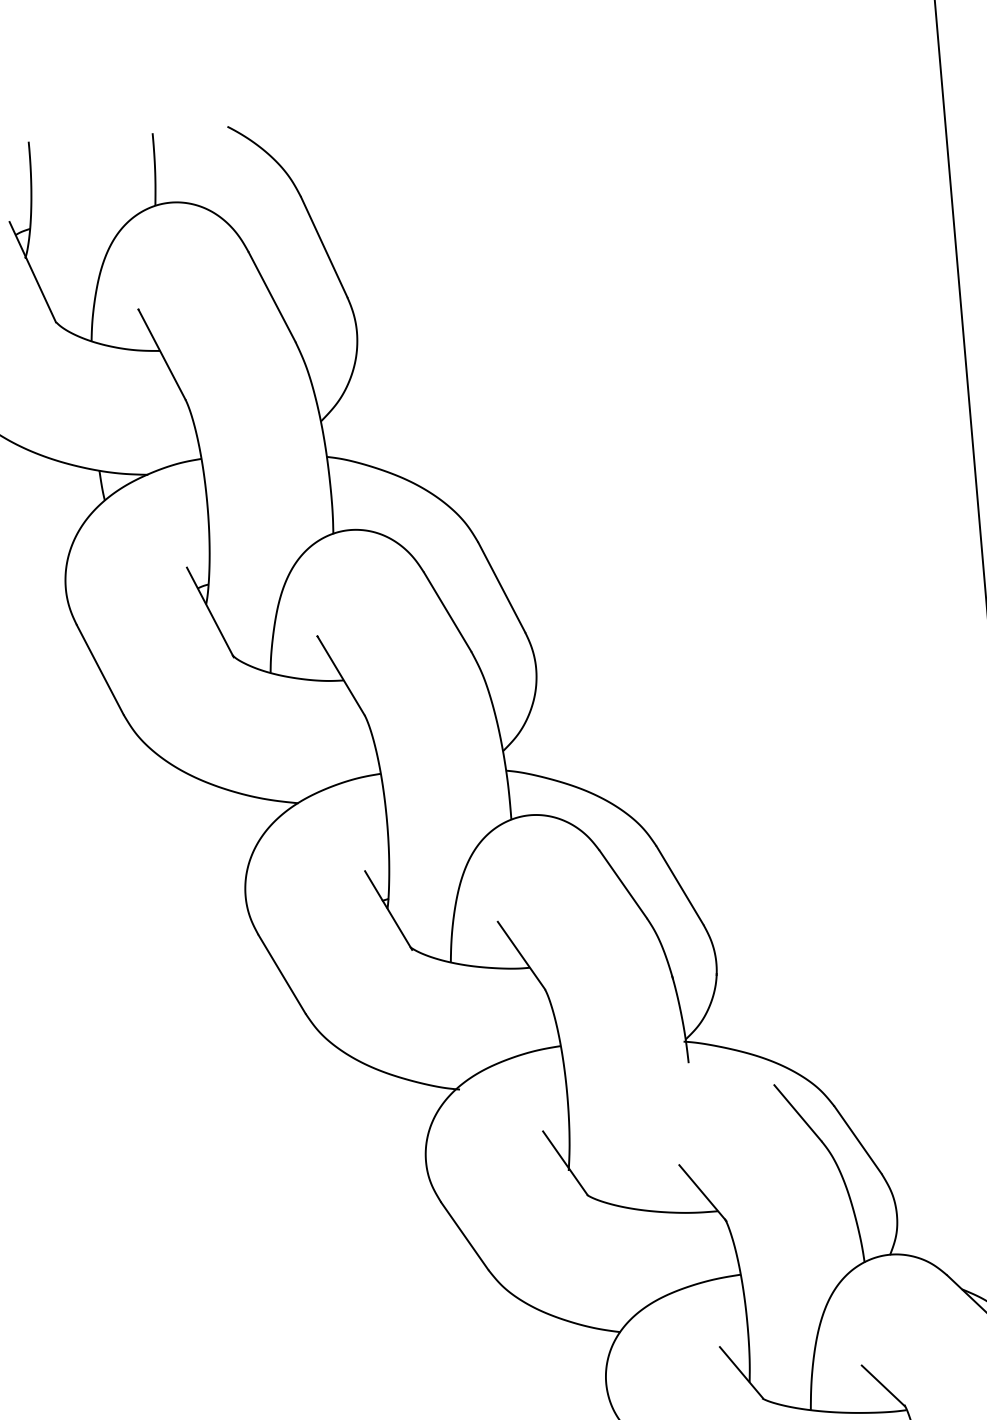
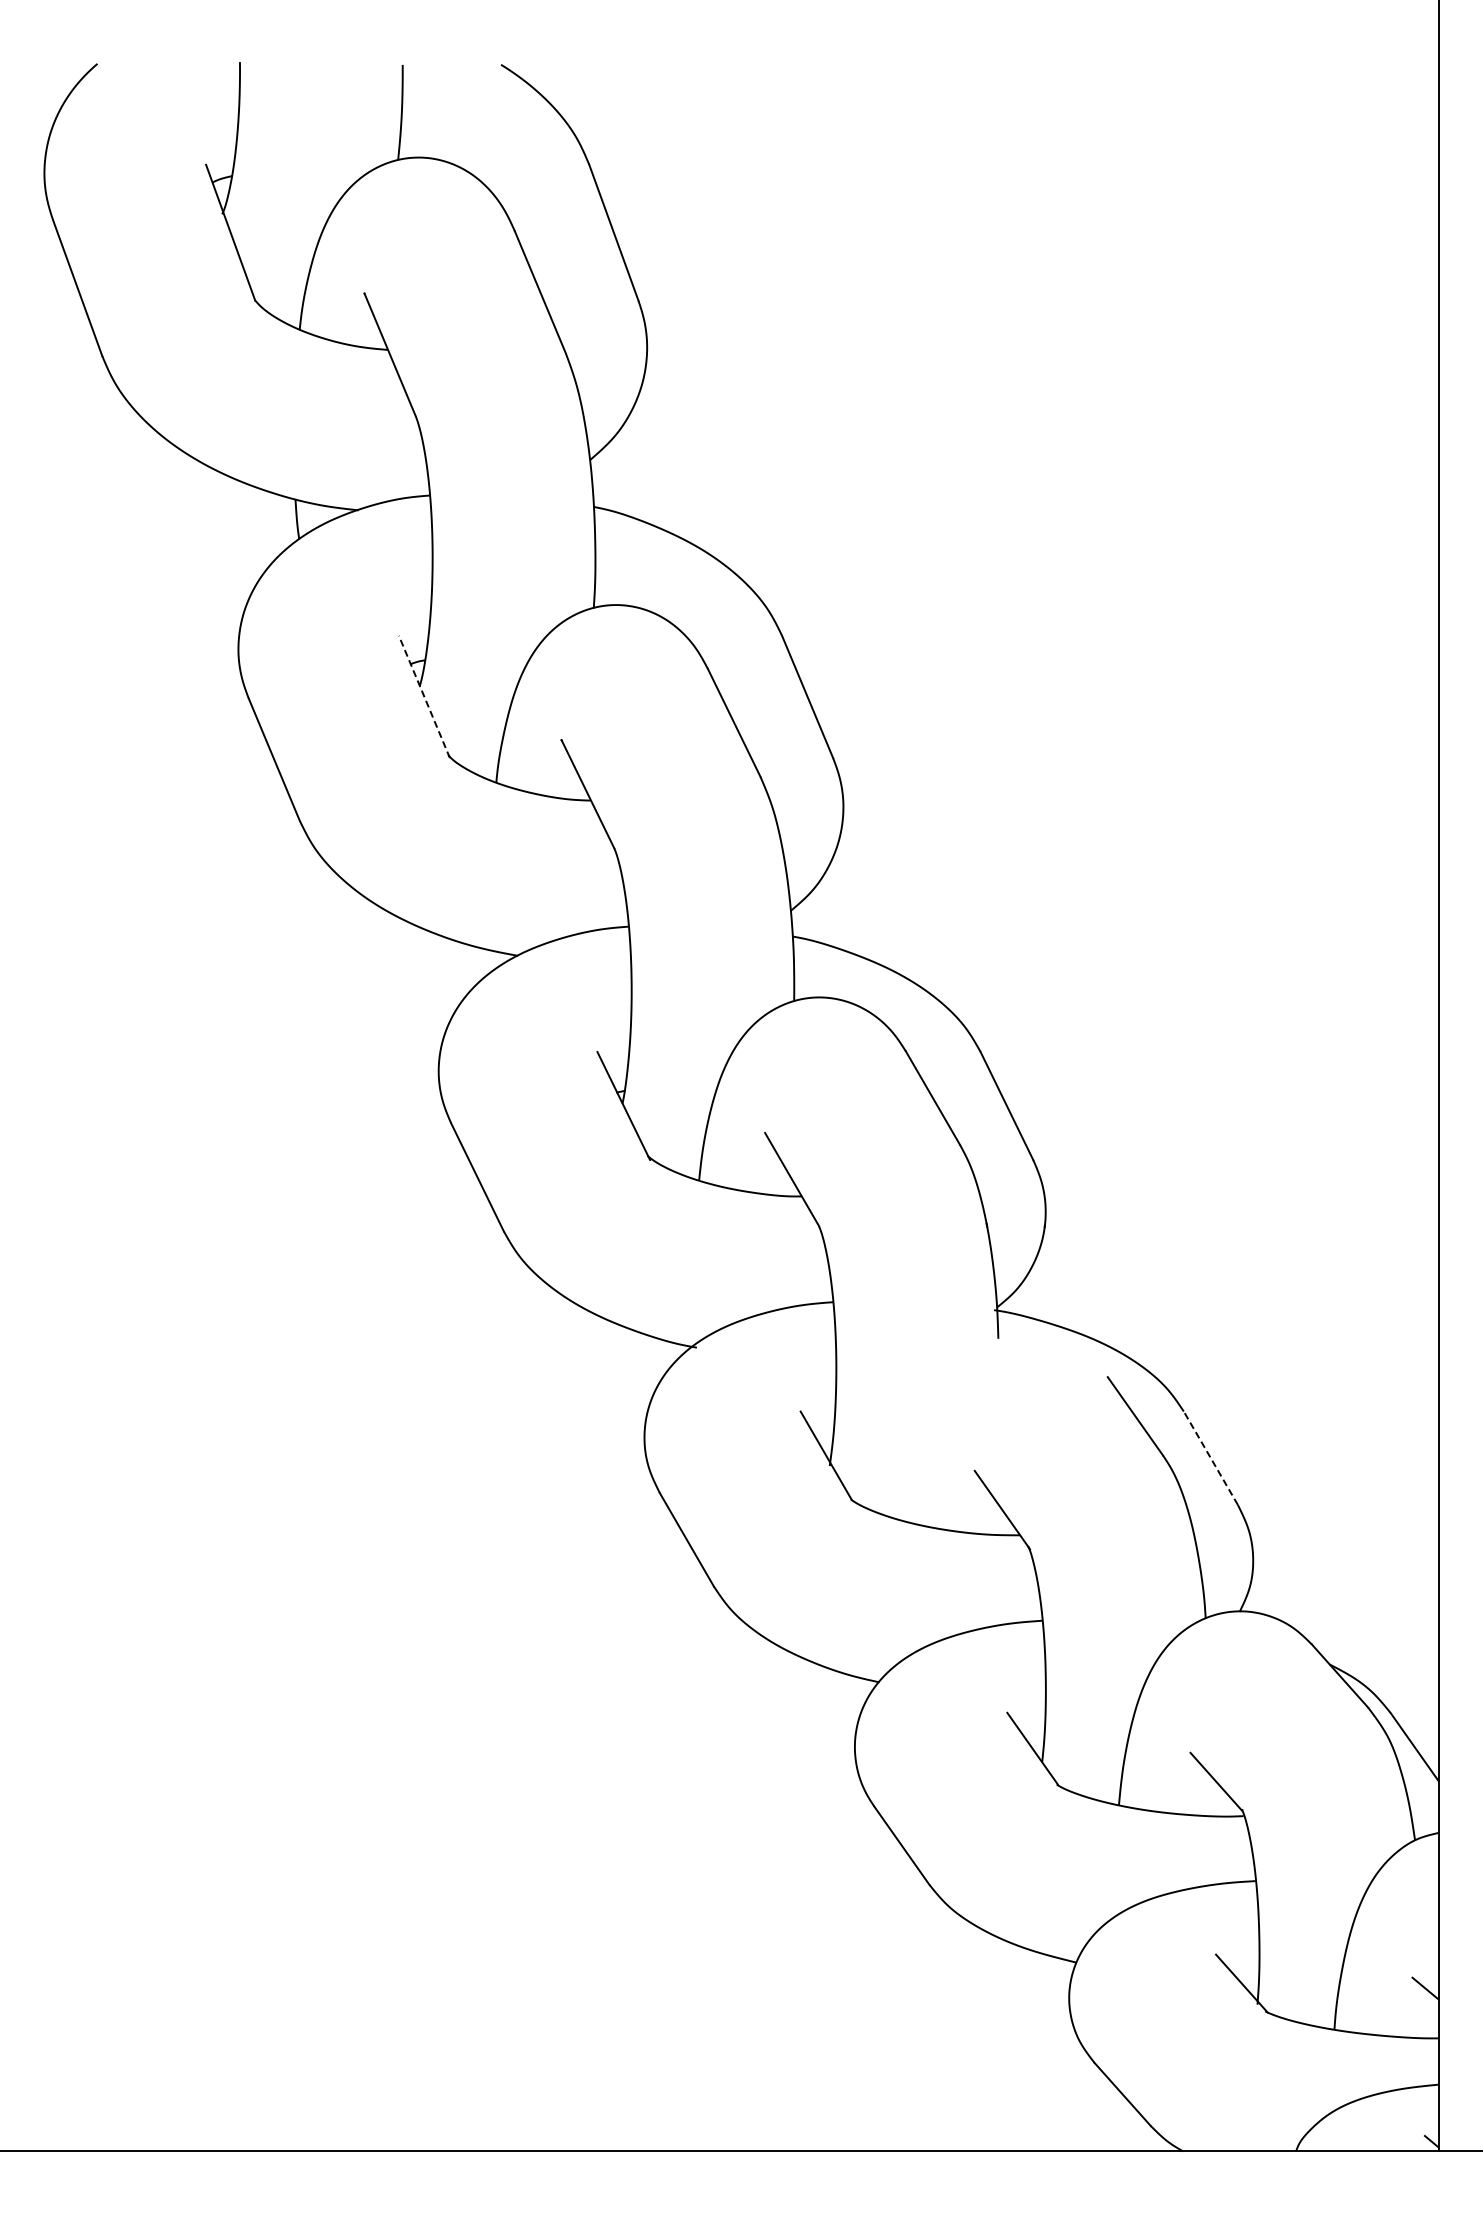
line: (210, 612) -> (424, 696), solid -> dashed
line: (857, 1140) -> (1210, 1458), solid -> dashed

